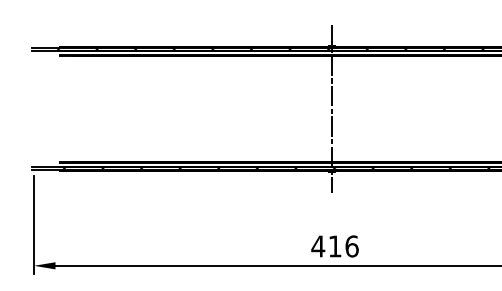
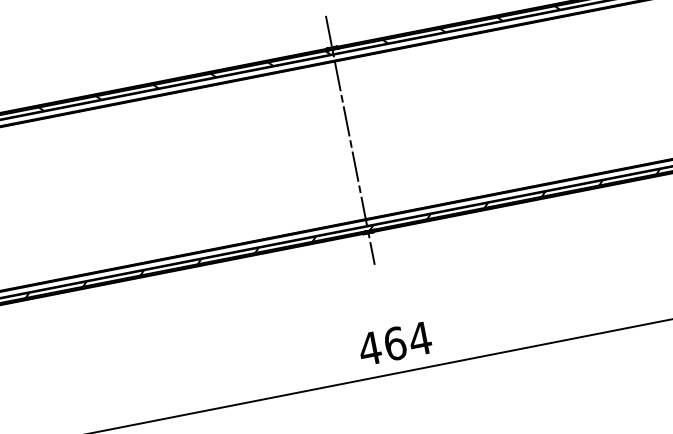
text: (343, 246) -> (407, 341), 416 -> 464

